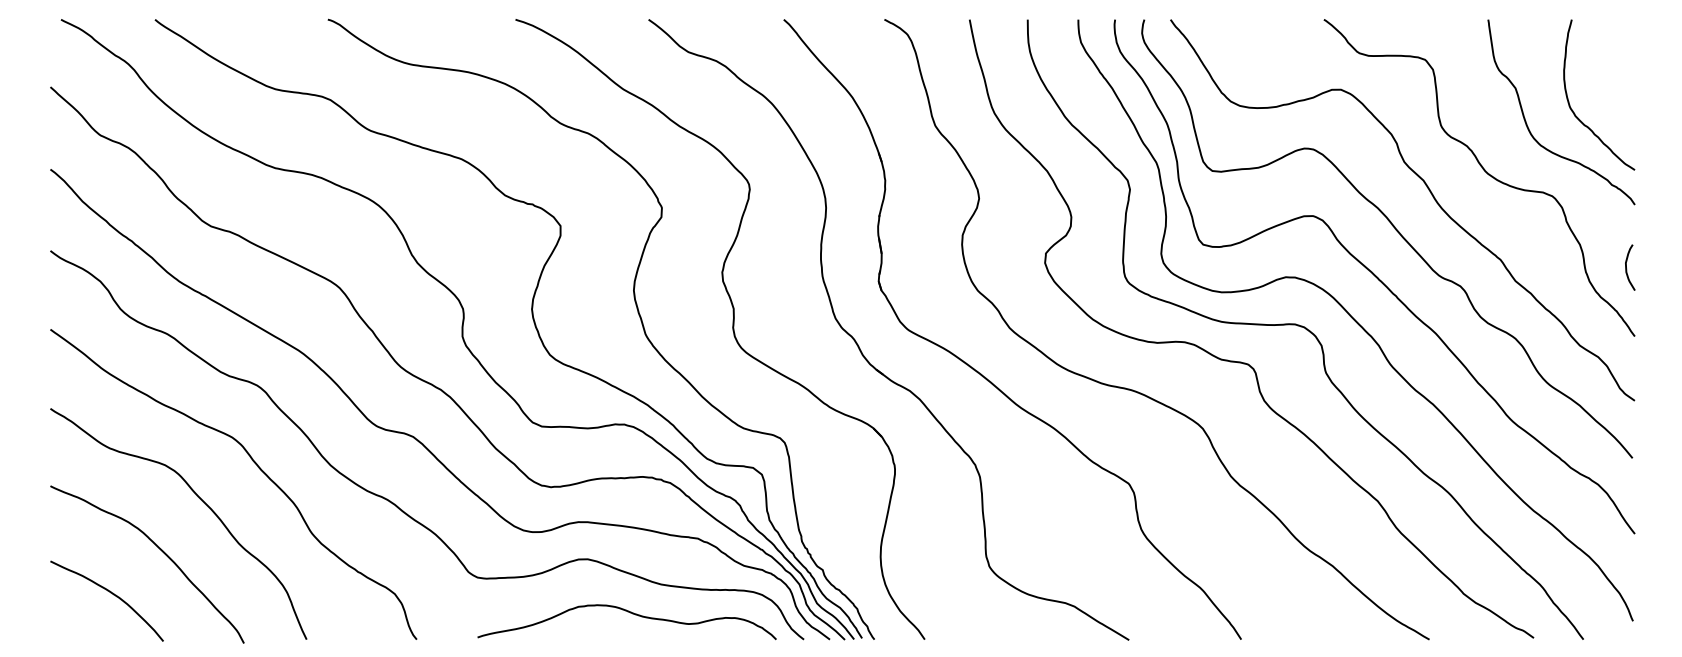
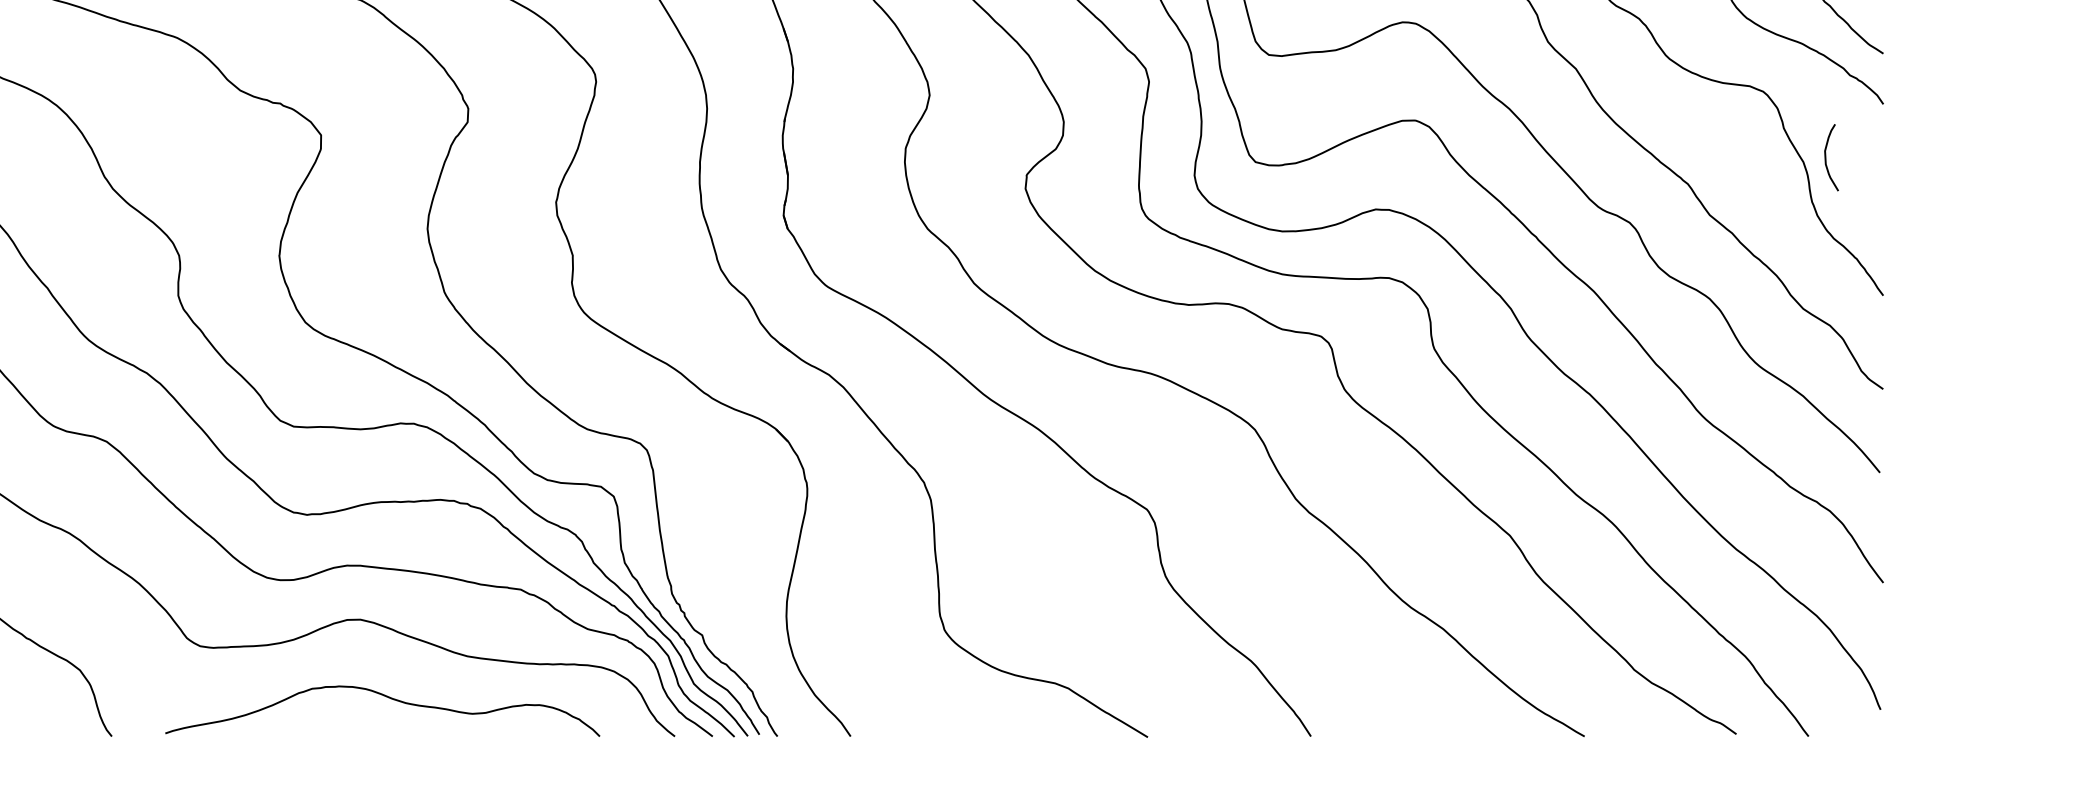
curve: (1627, 269) -> (1827, 160), moved
curve: (630, 613) -> (387, 698), moved

